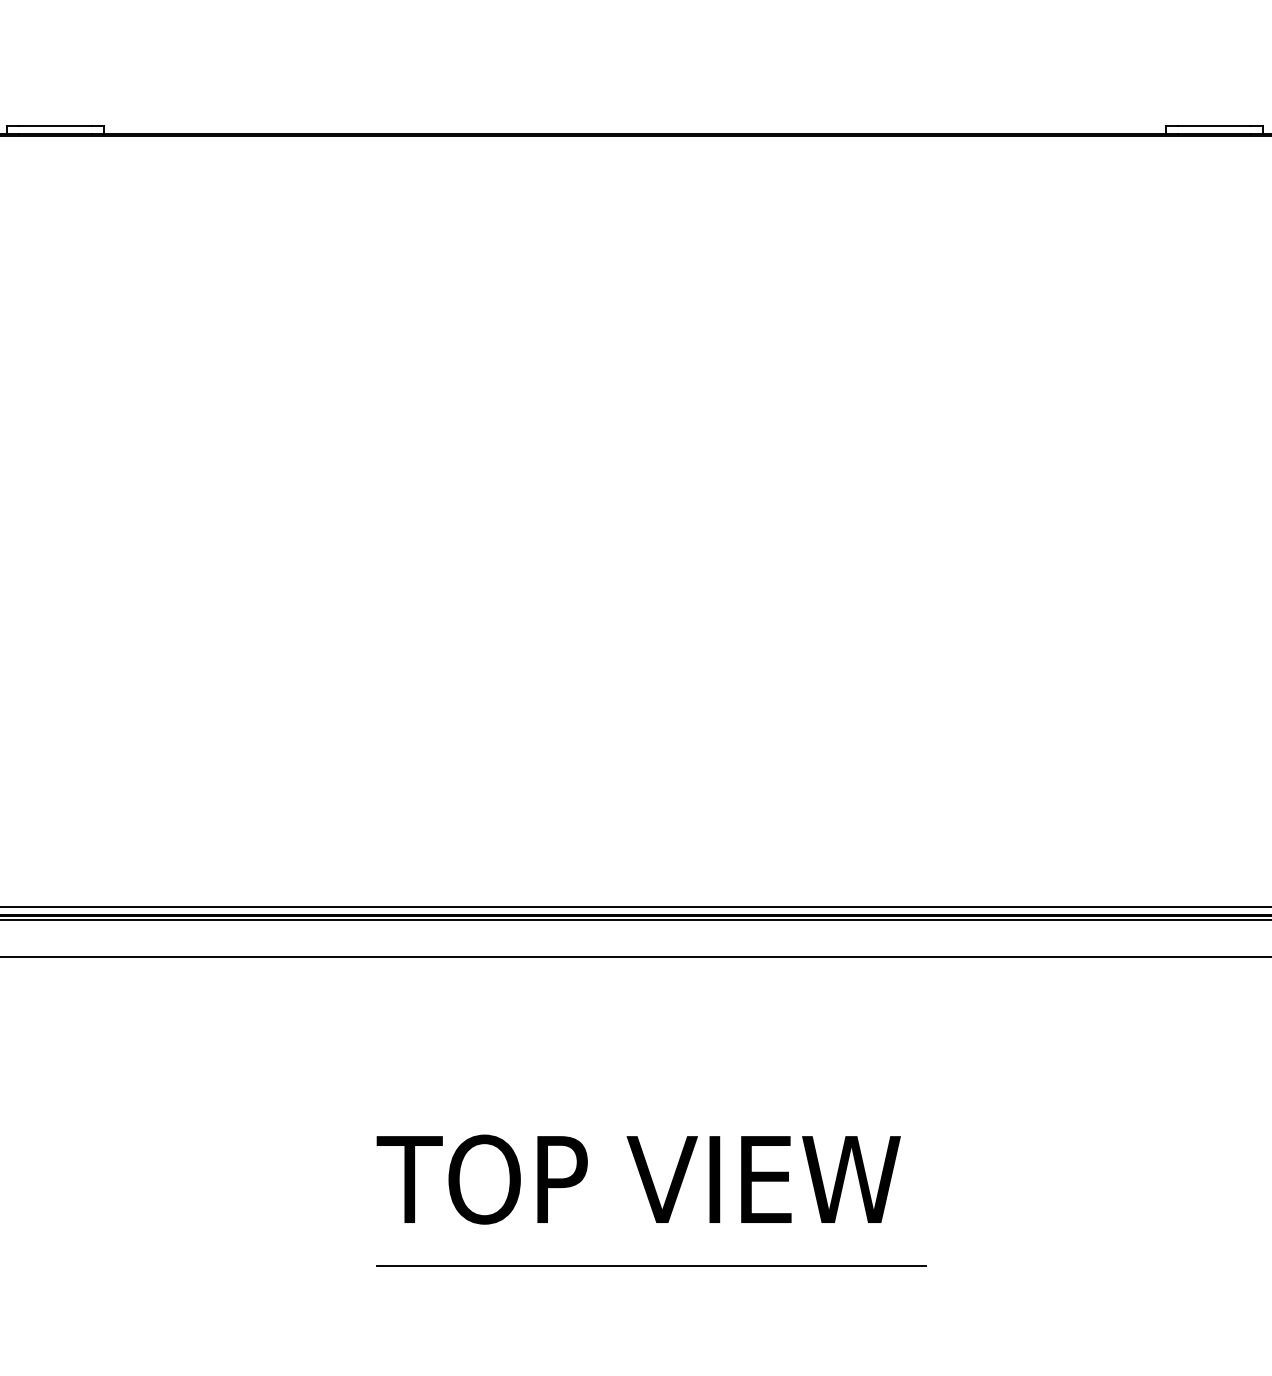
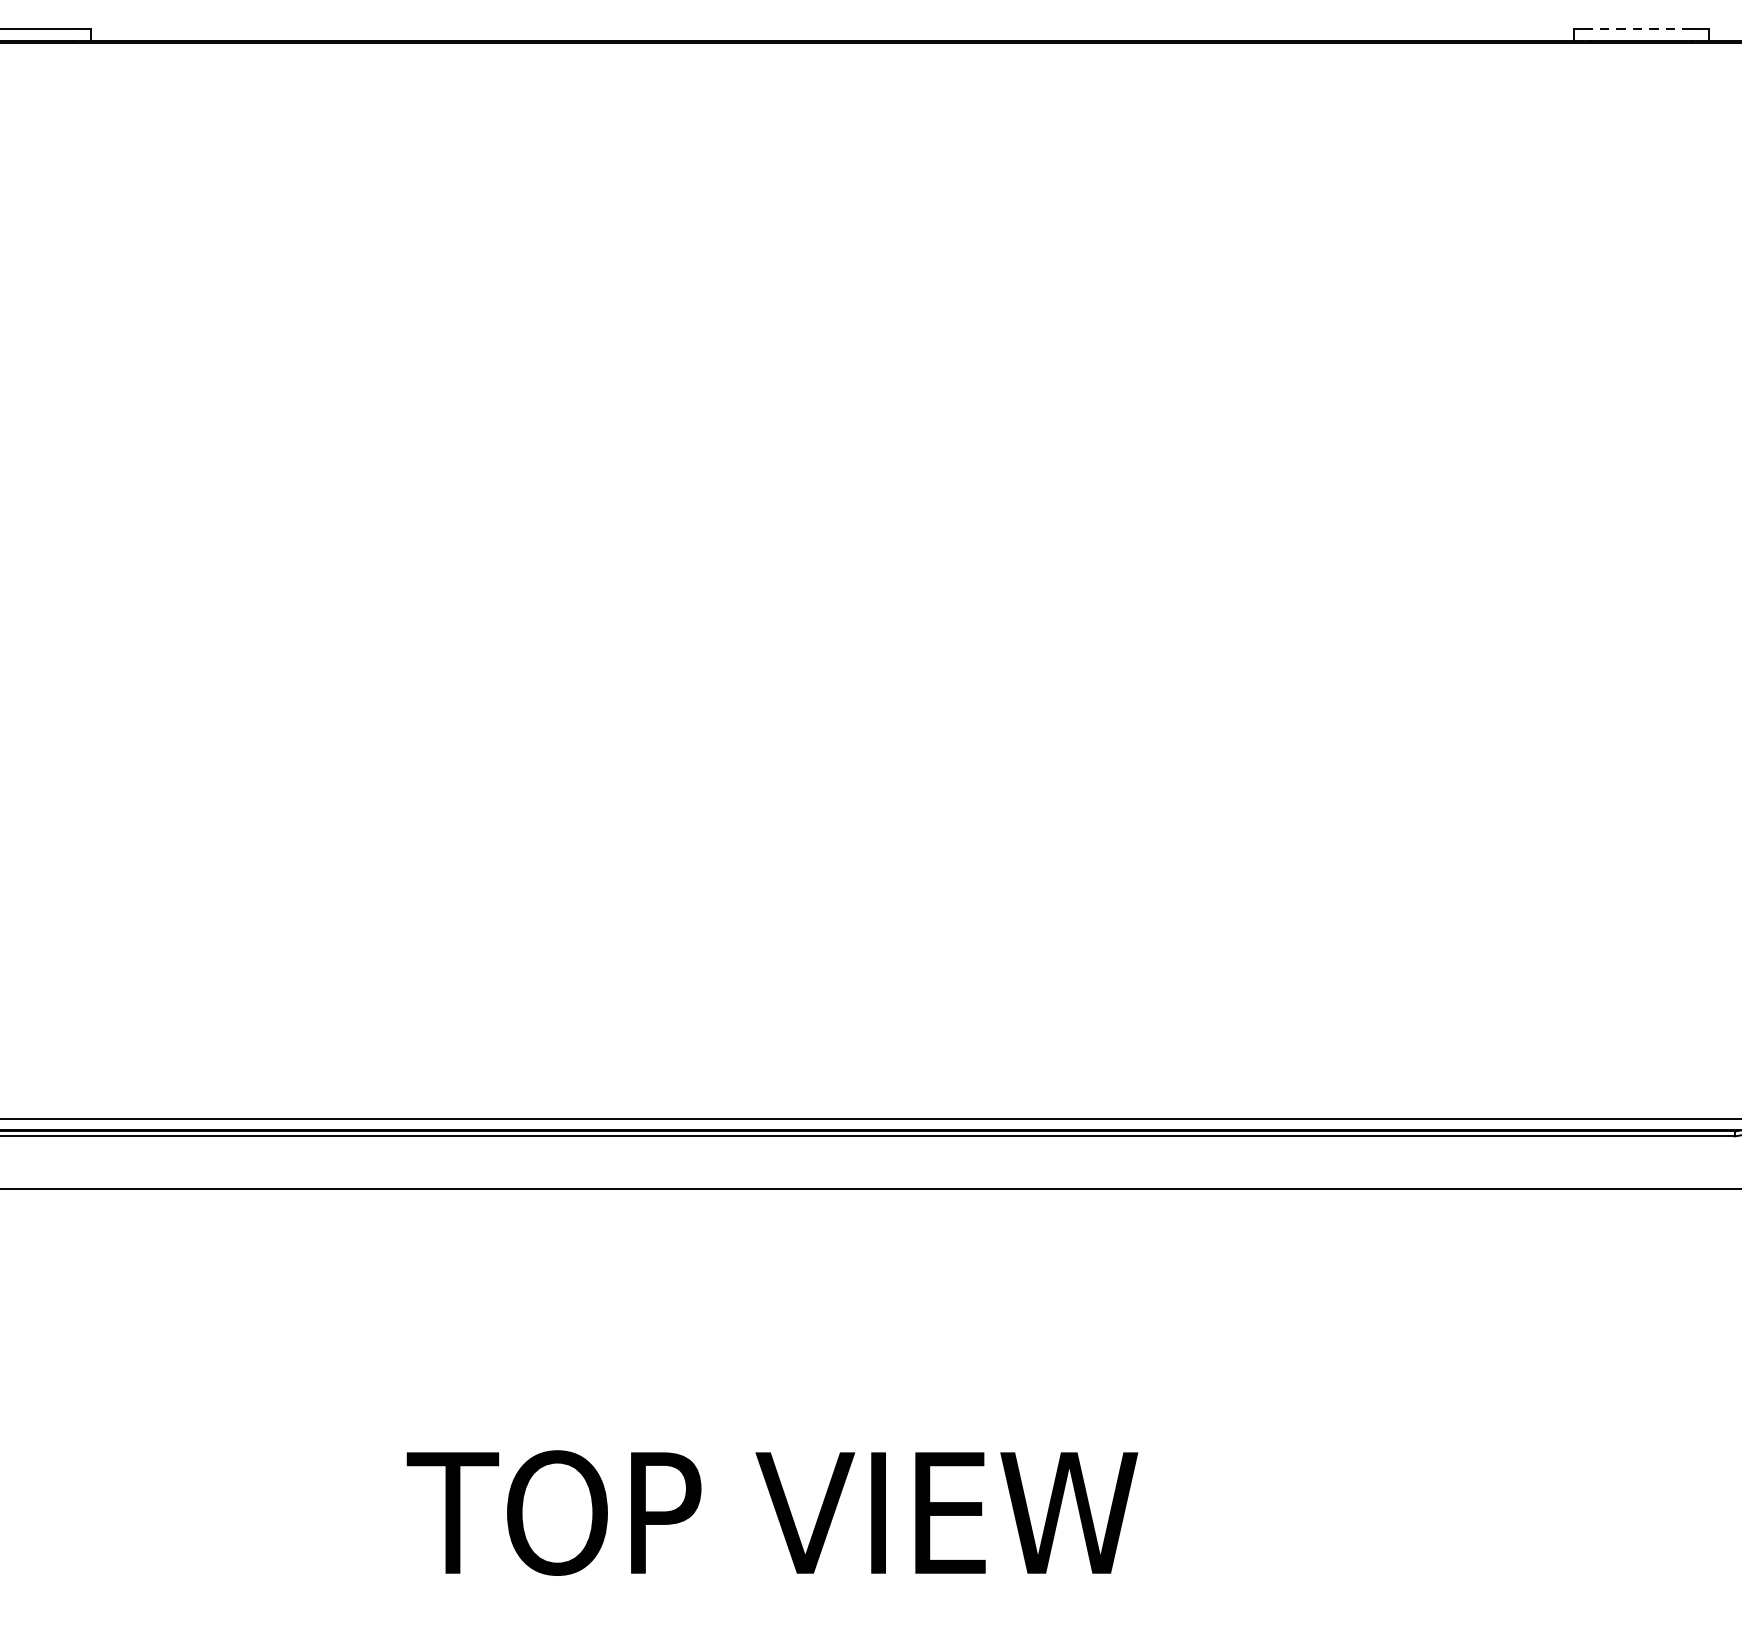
line: (1213, 125) -> (1640, 28), solid -> dashed
text: (638, 1179) -> (772, 1512), moved
line: (651, 1265) -> (855, 1618), removed

